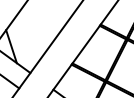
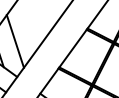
line: (28, 37) -> (15, 41), added

